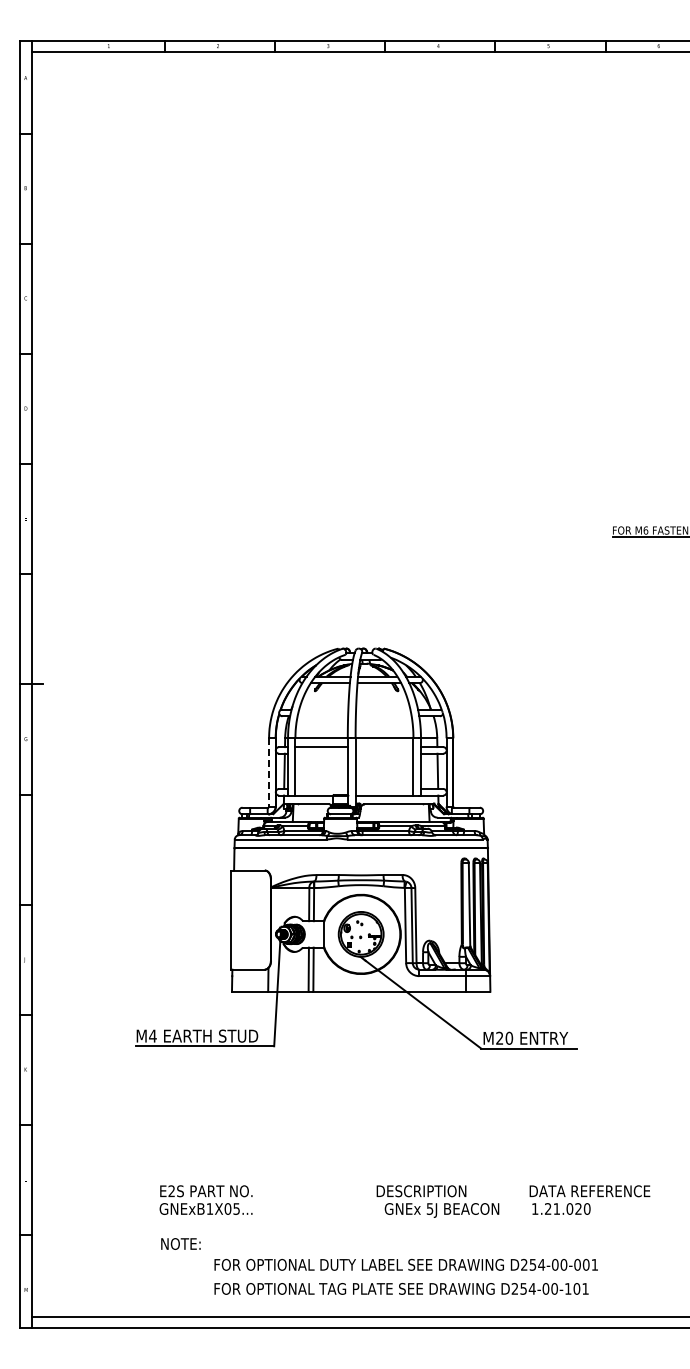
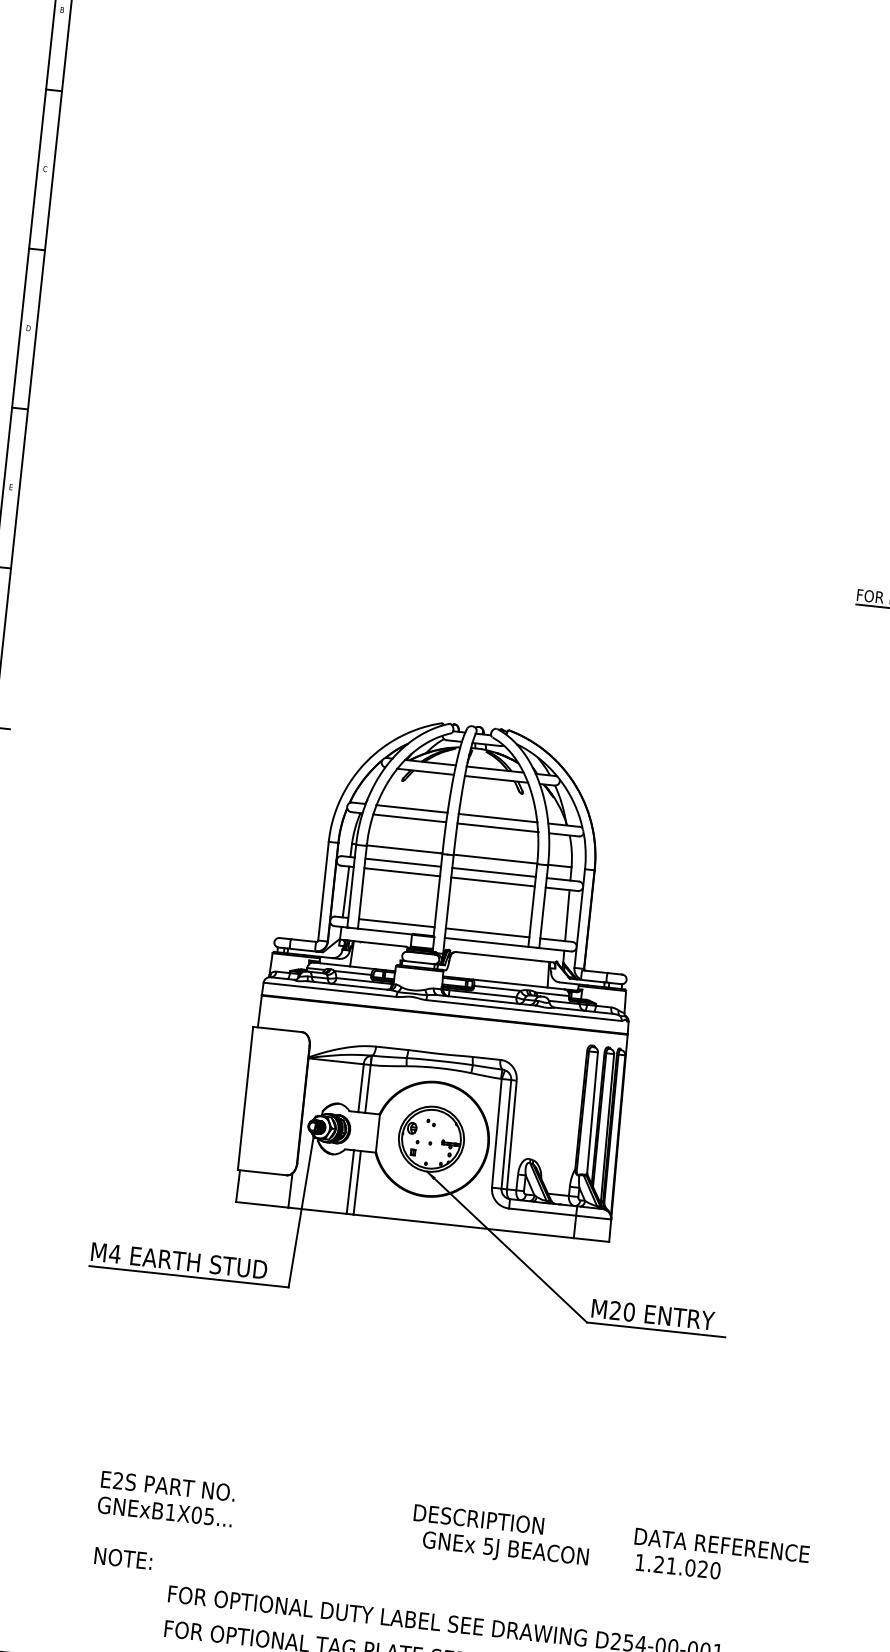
line: (323, 709) -> (411, 808), added
line: (383, 709) -> (498, 817), added
line: (322, 716) -> (409, 818), added
line: (383, 716) -> (497, 828), added
line: (384, 747) -> (493, 872), added
line: (321, 753) -> (402, 871), added
line: (384, 753) -> (493, 881), added
line: (269, 772) -> (324, 891), dashed -> solid
line: (321, 788) -> (396, 922), added
line: (384, 788) -> (487, 932), added

